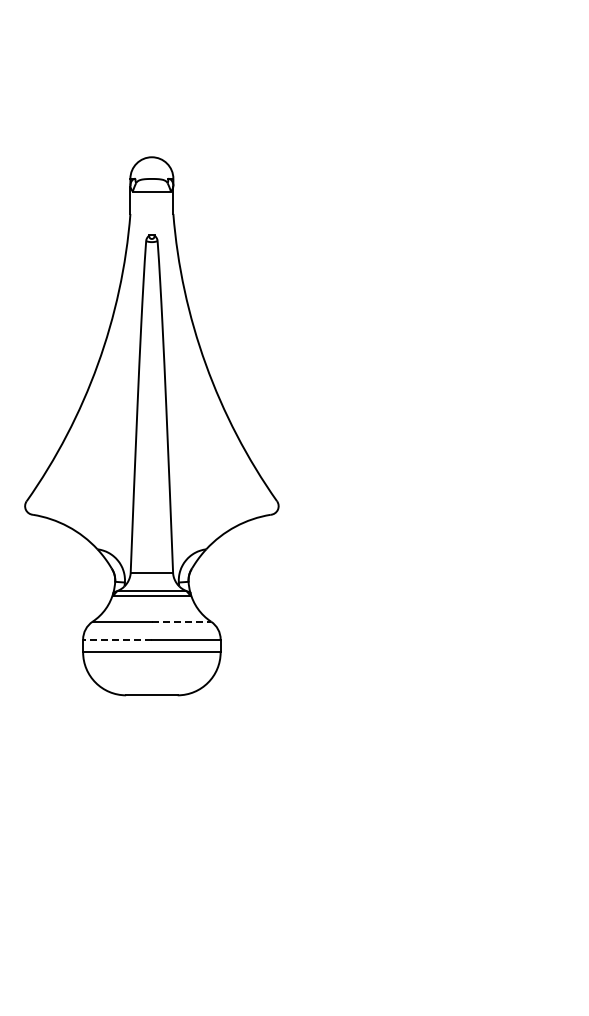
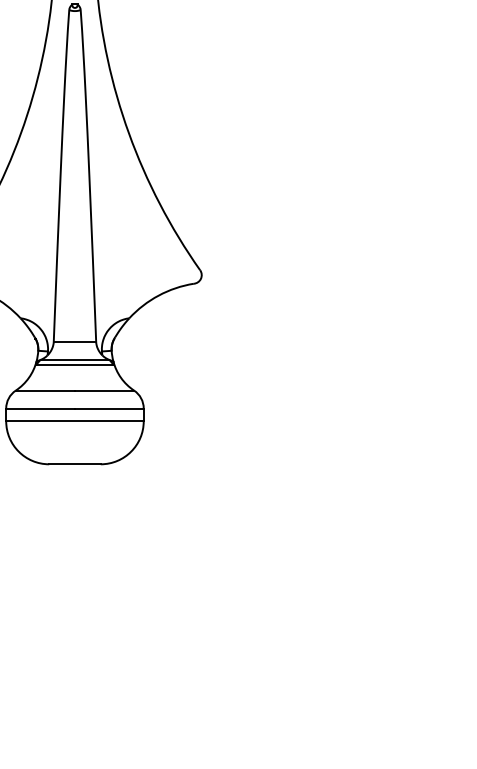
line: (181, 621) -> (104, 390), dashed -> solid
line: (117, 639) -> (40, 408), dashed -> solid

